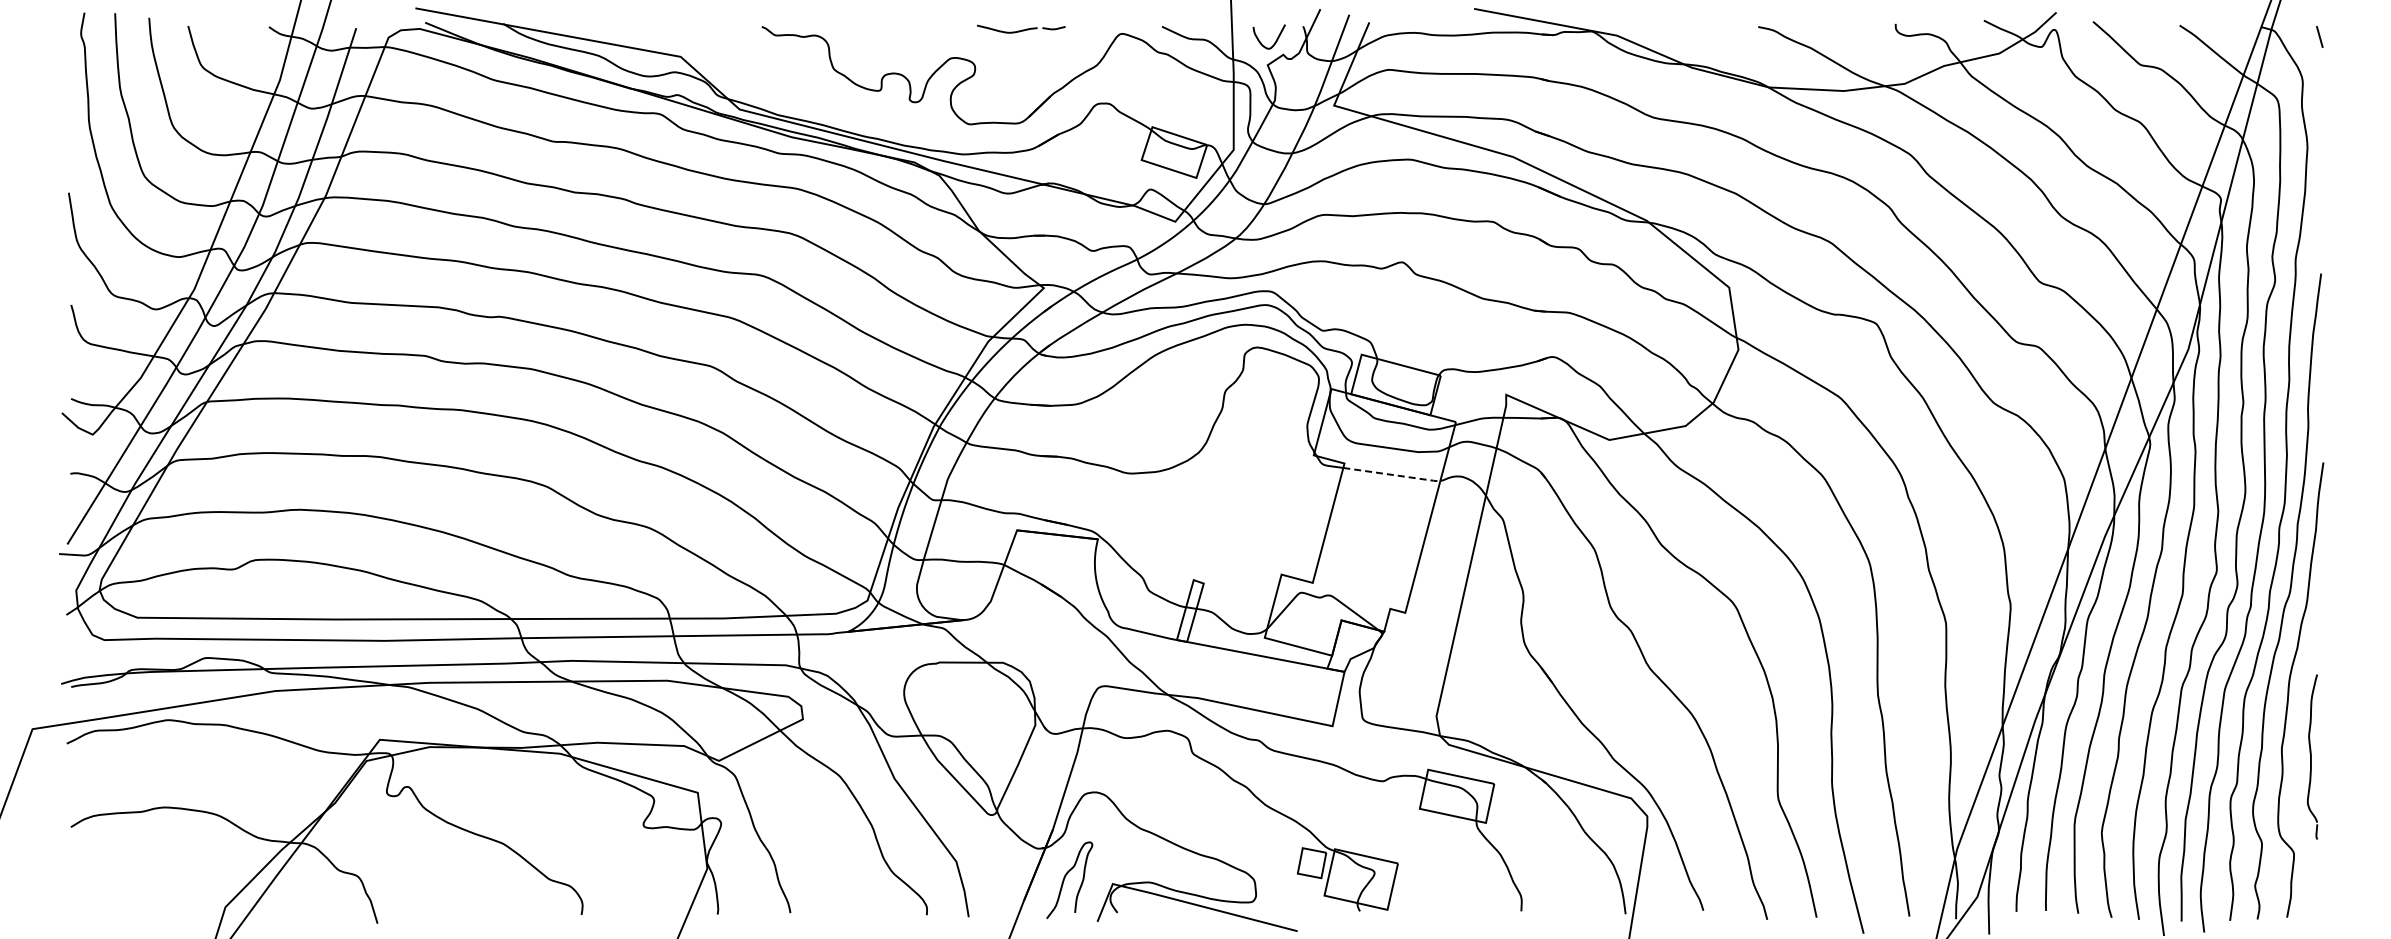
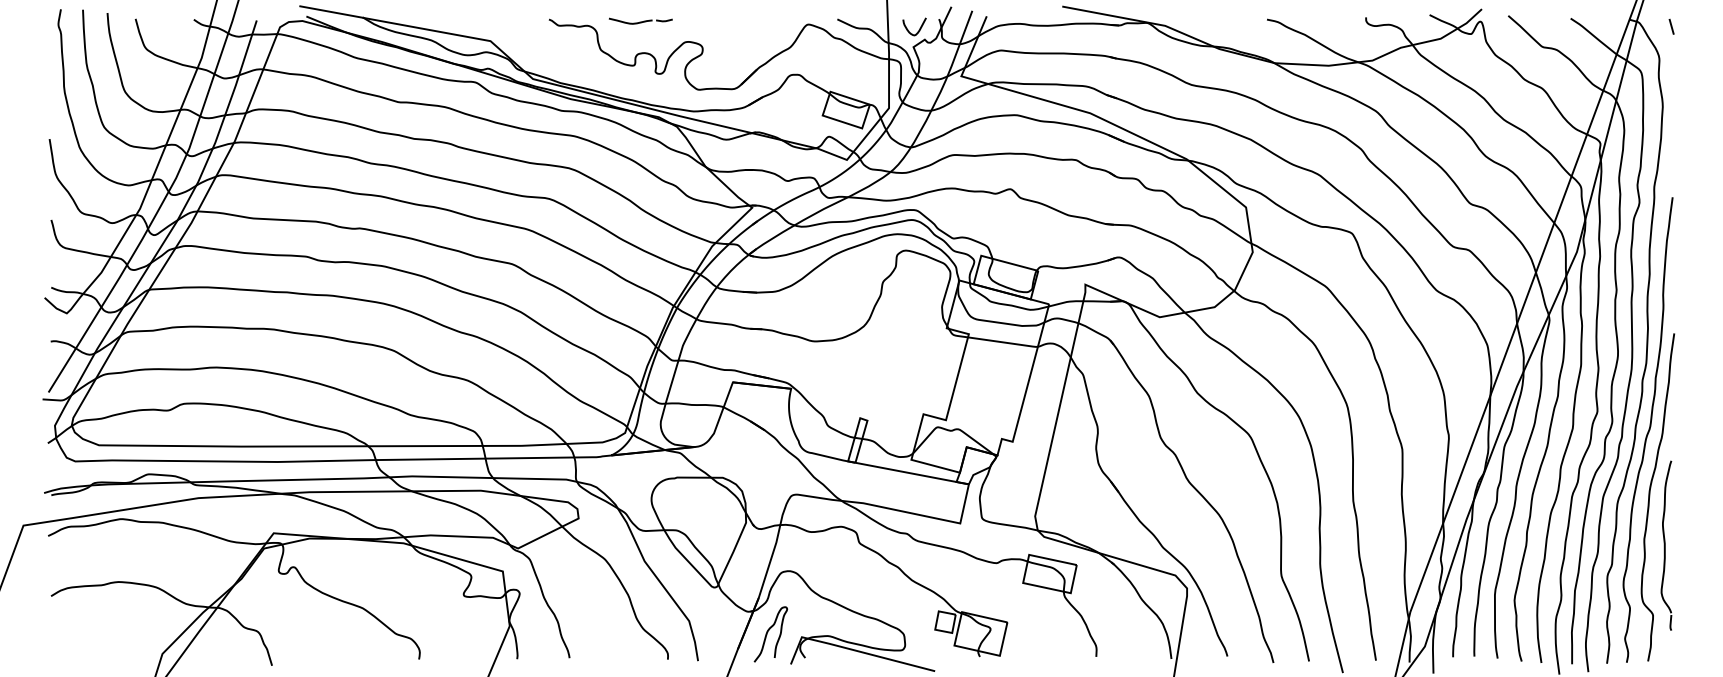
part: (1021, 28) -> (640, 20), moved
line: (1393, 475) -> (1004, 342), dashed -> solid
part: (2312, 756) -> (1666, 545), size x1.43

